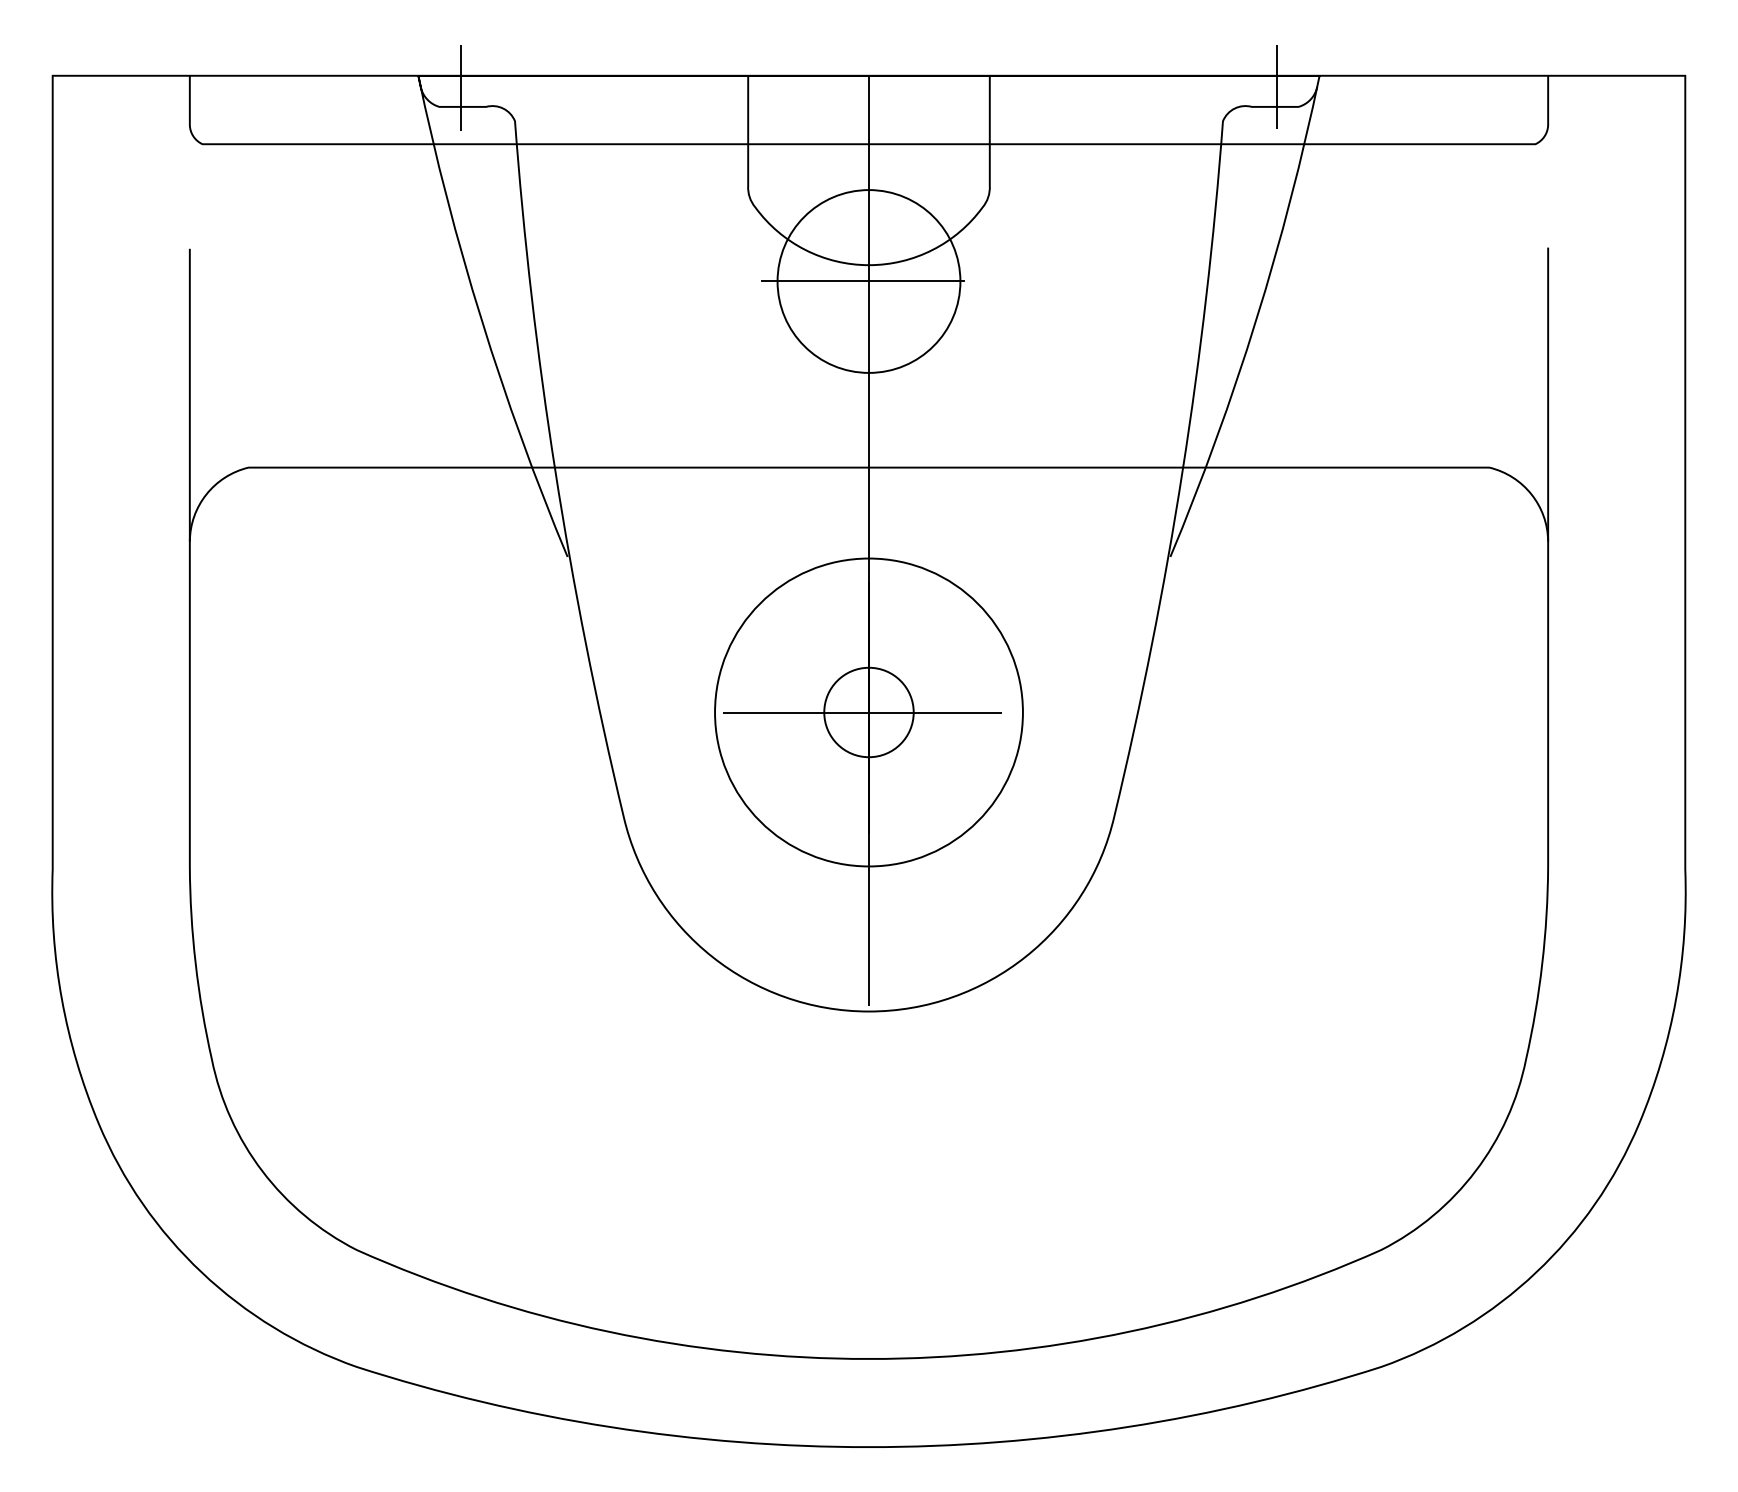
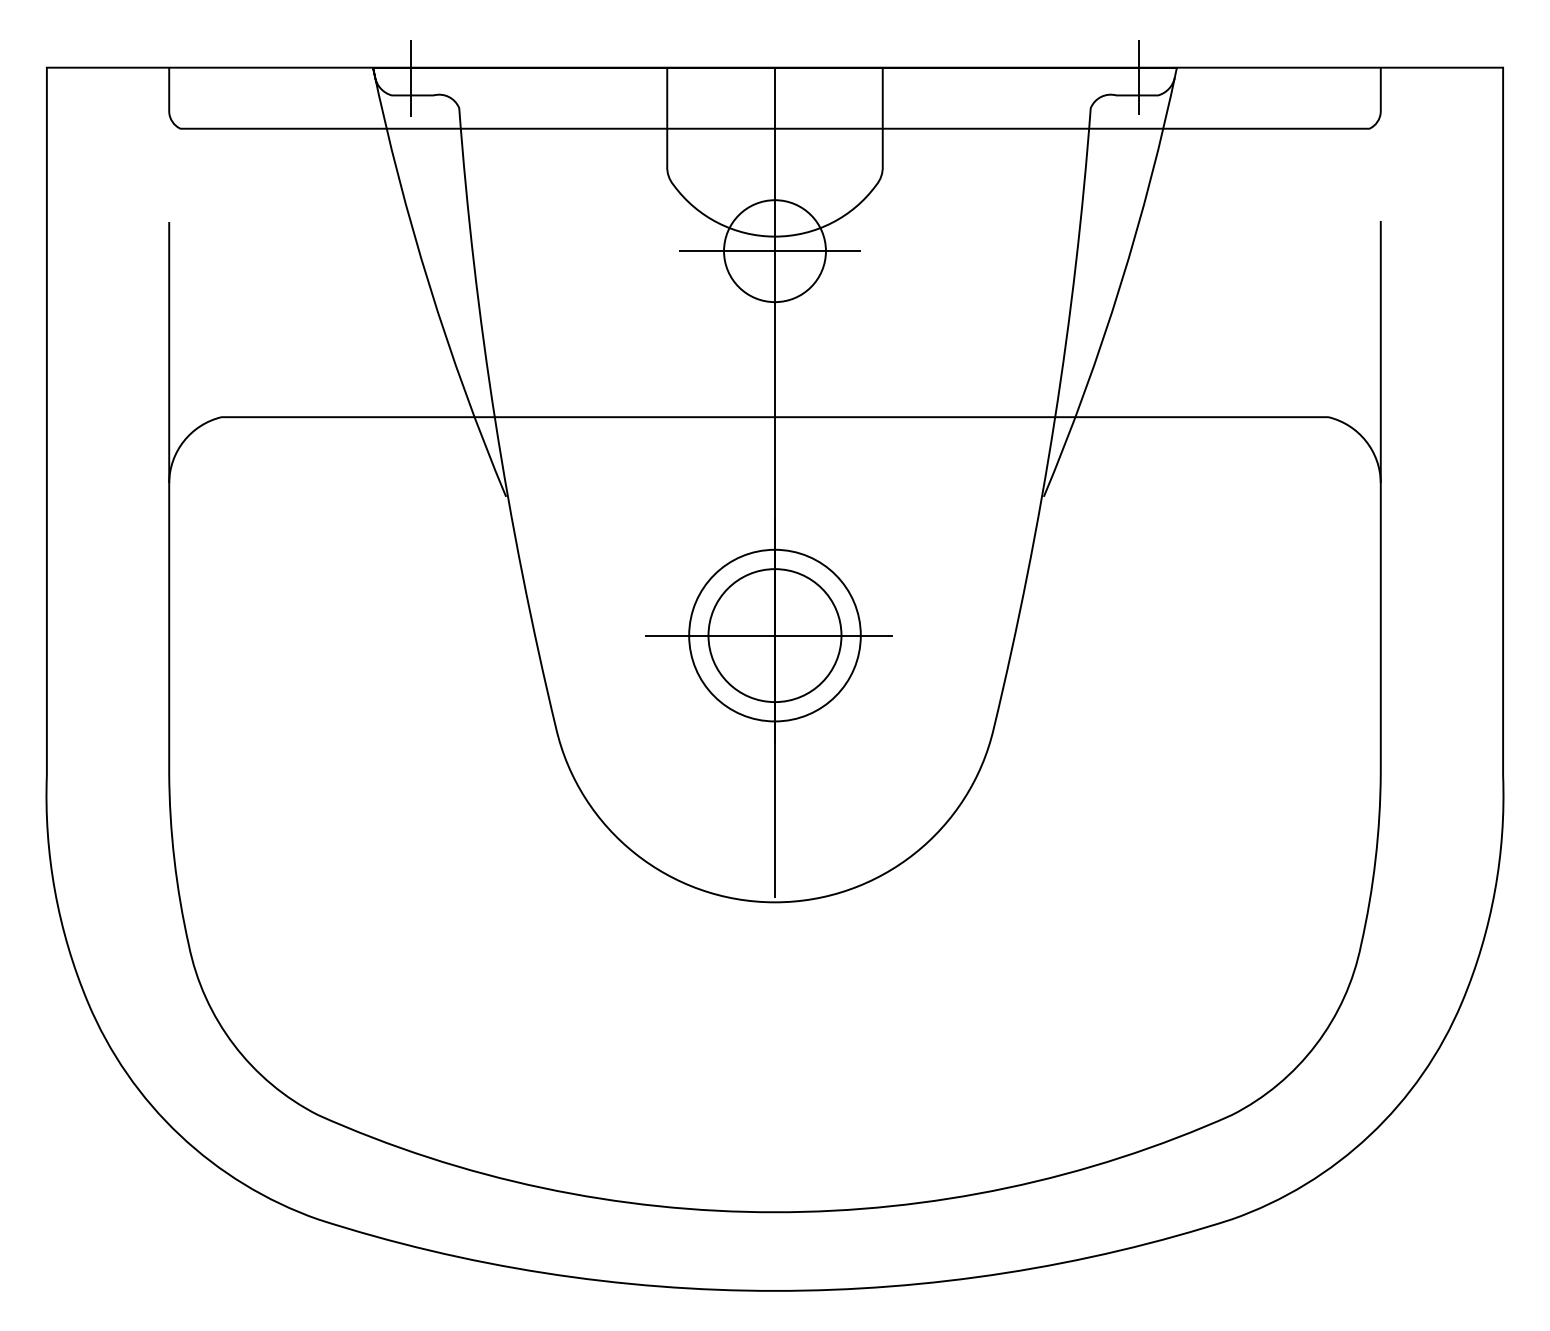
circle: (868, 281) -> (774, 251), size x0.62
circle: (868, 712) -> (774, 635), size x0.62
circle: (868, 712) -> (774, 635), size x1.67

